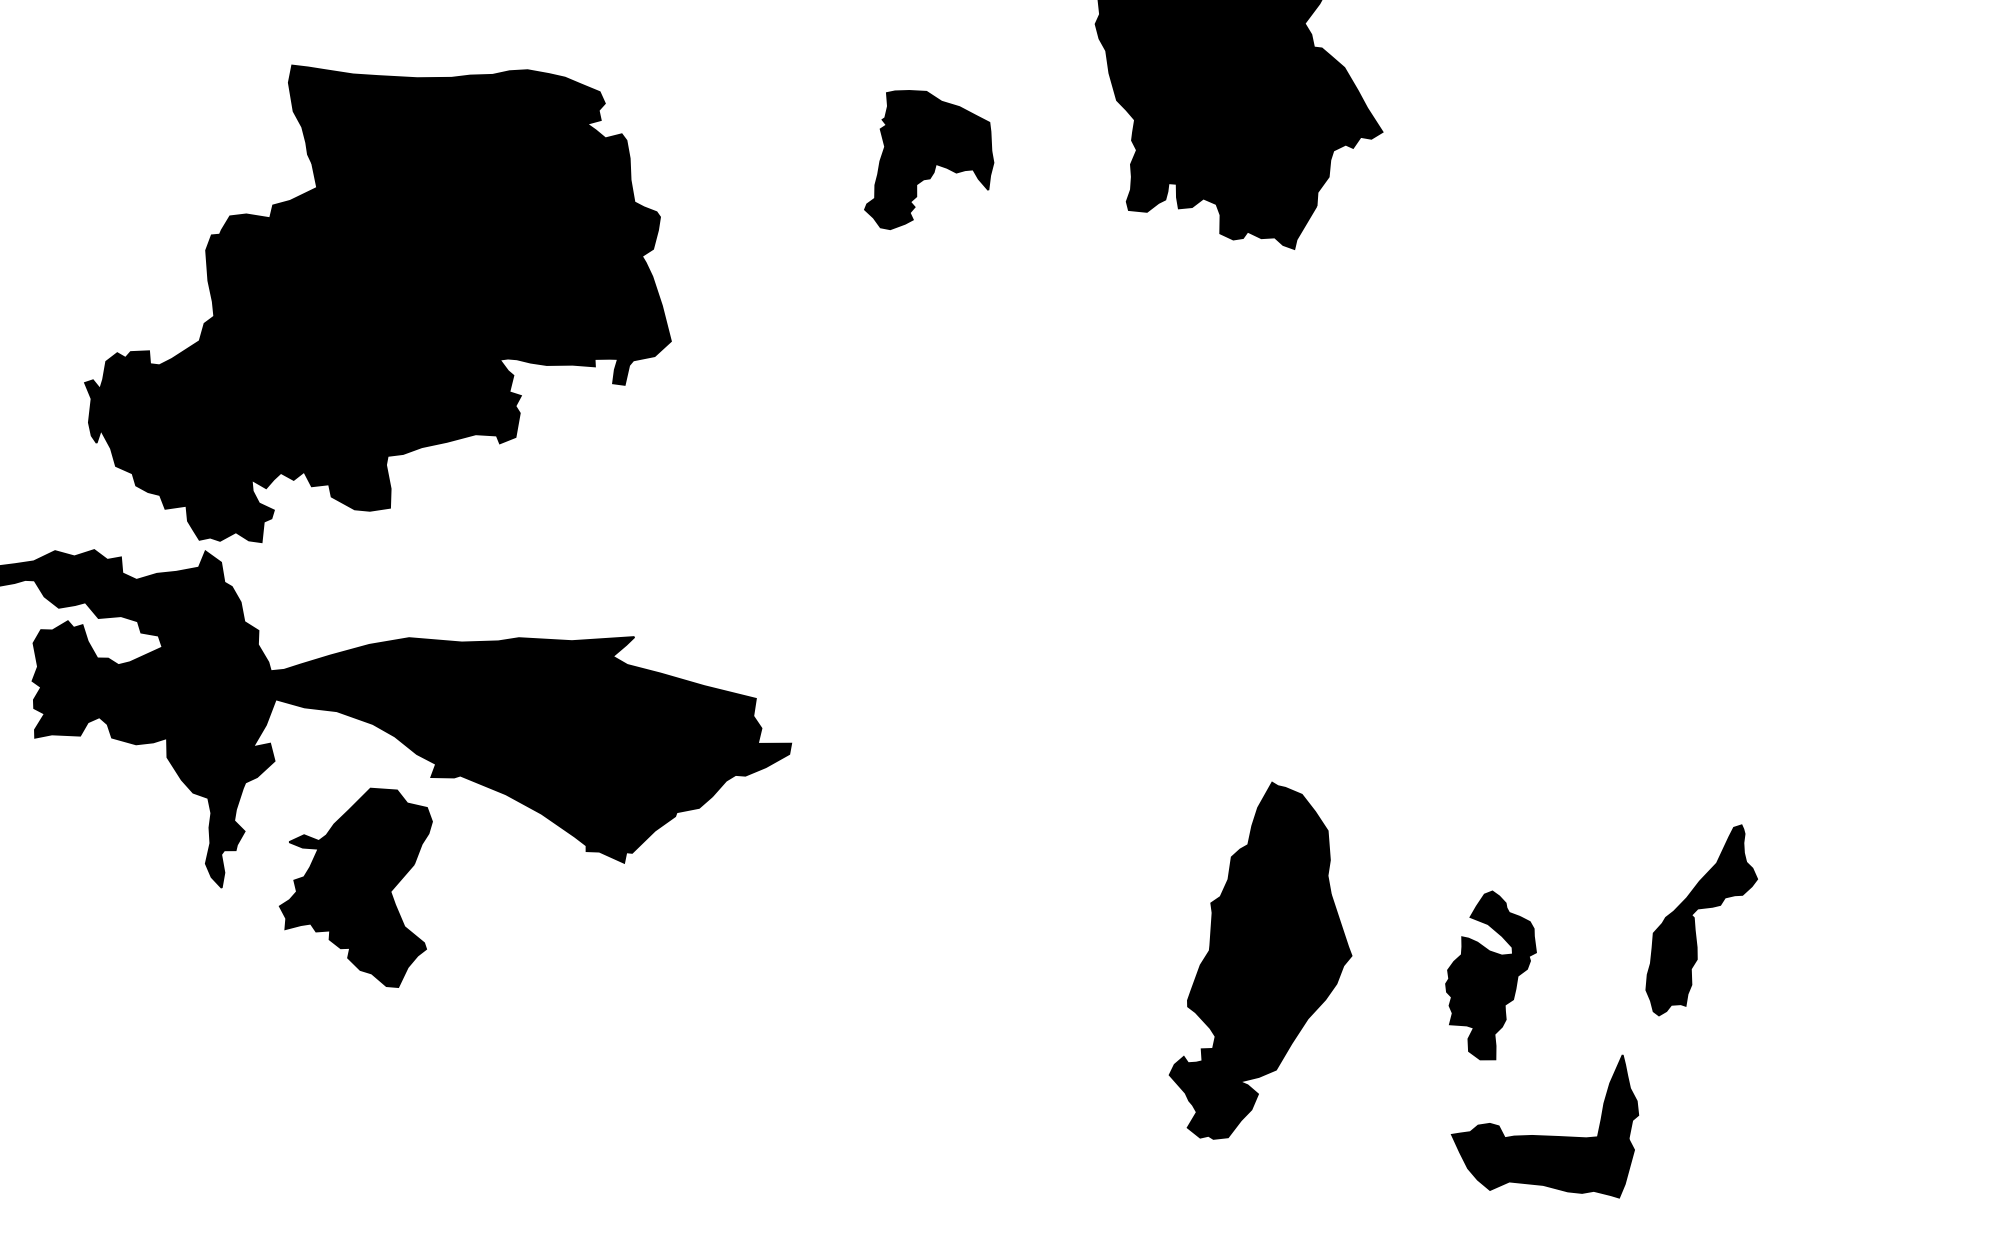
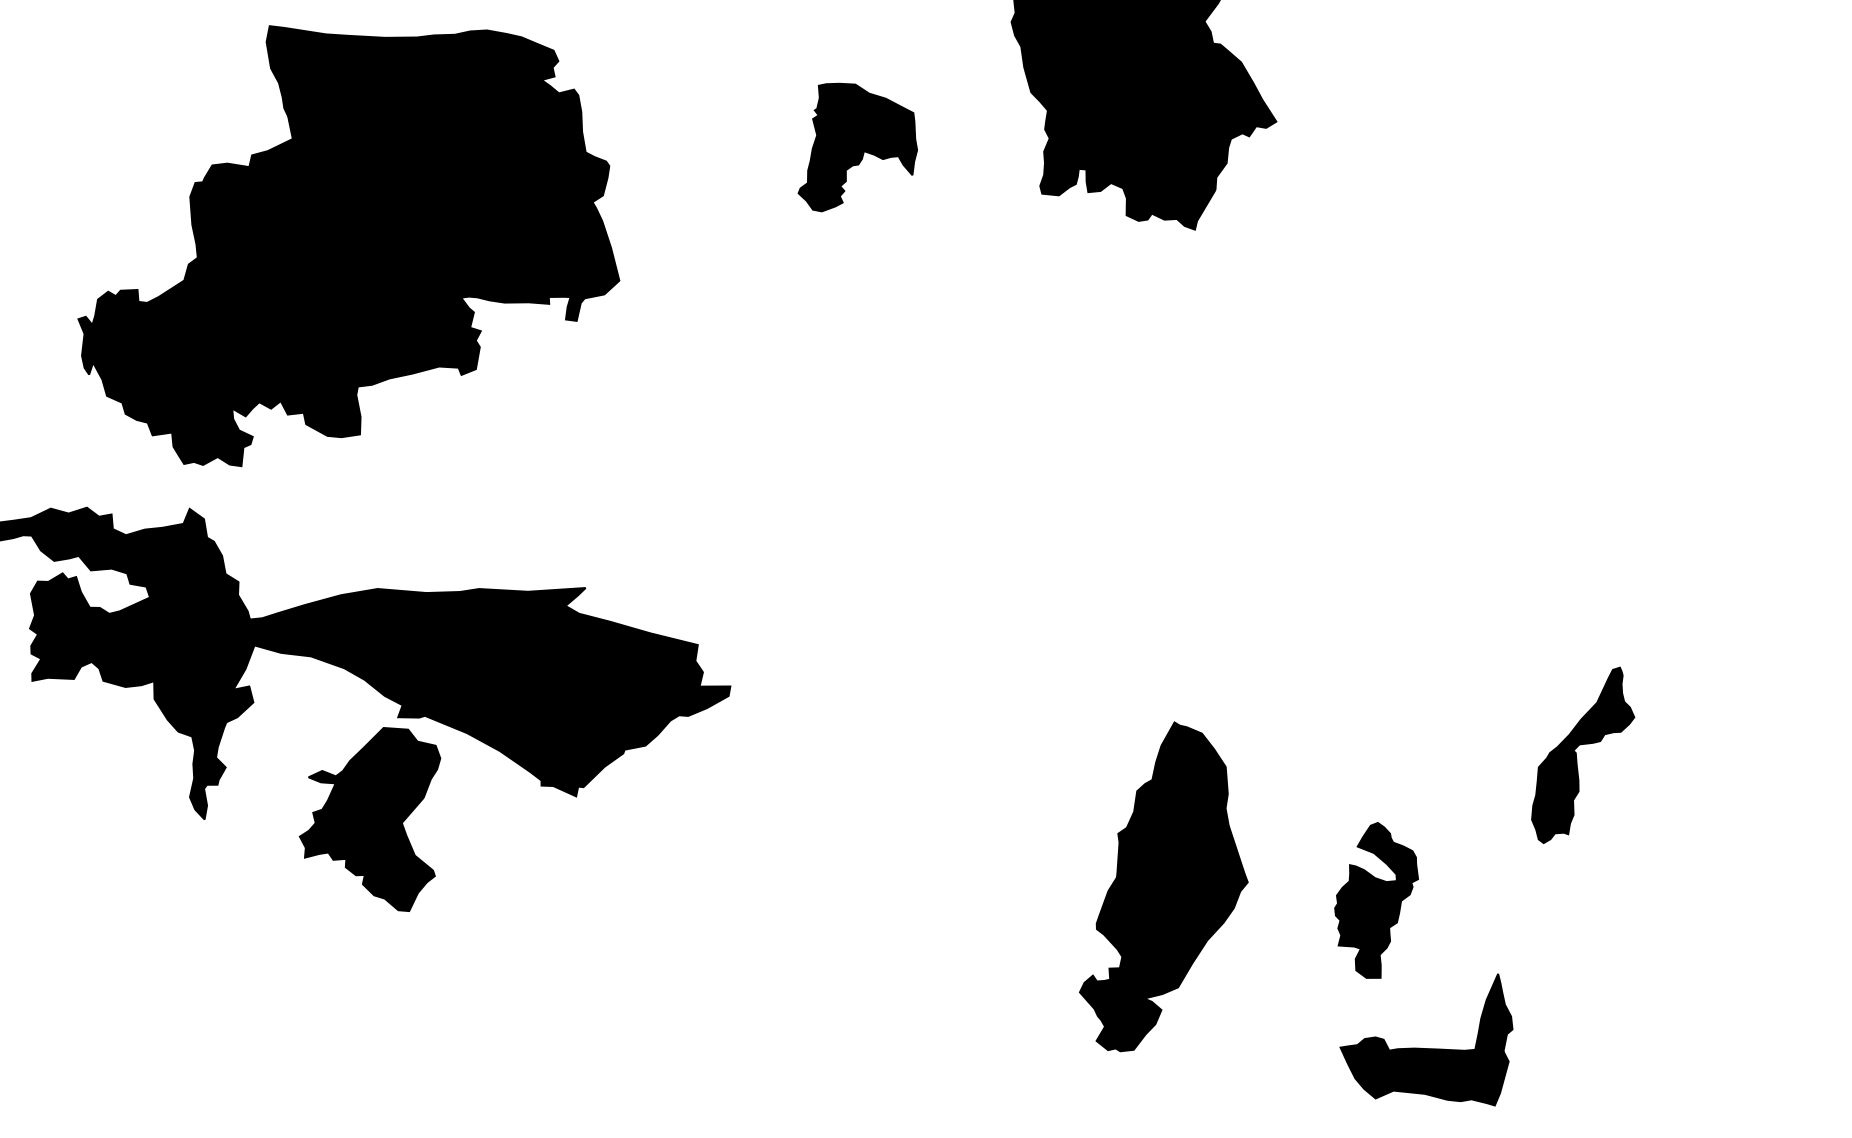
part: (377, 303) -> (348, 245), moved
part: (355, 887) -> (369, 819), moved
part: (1695, 923) -> (1577, 758), moved

